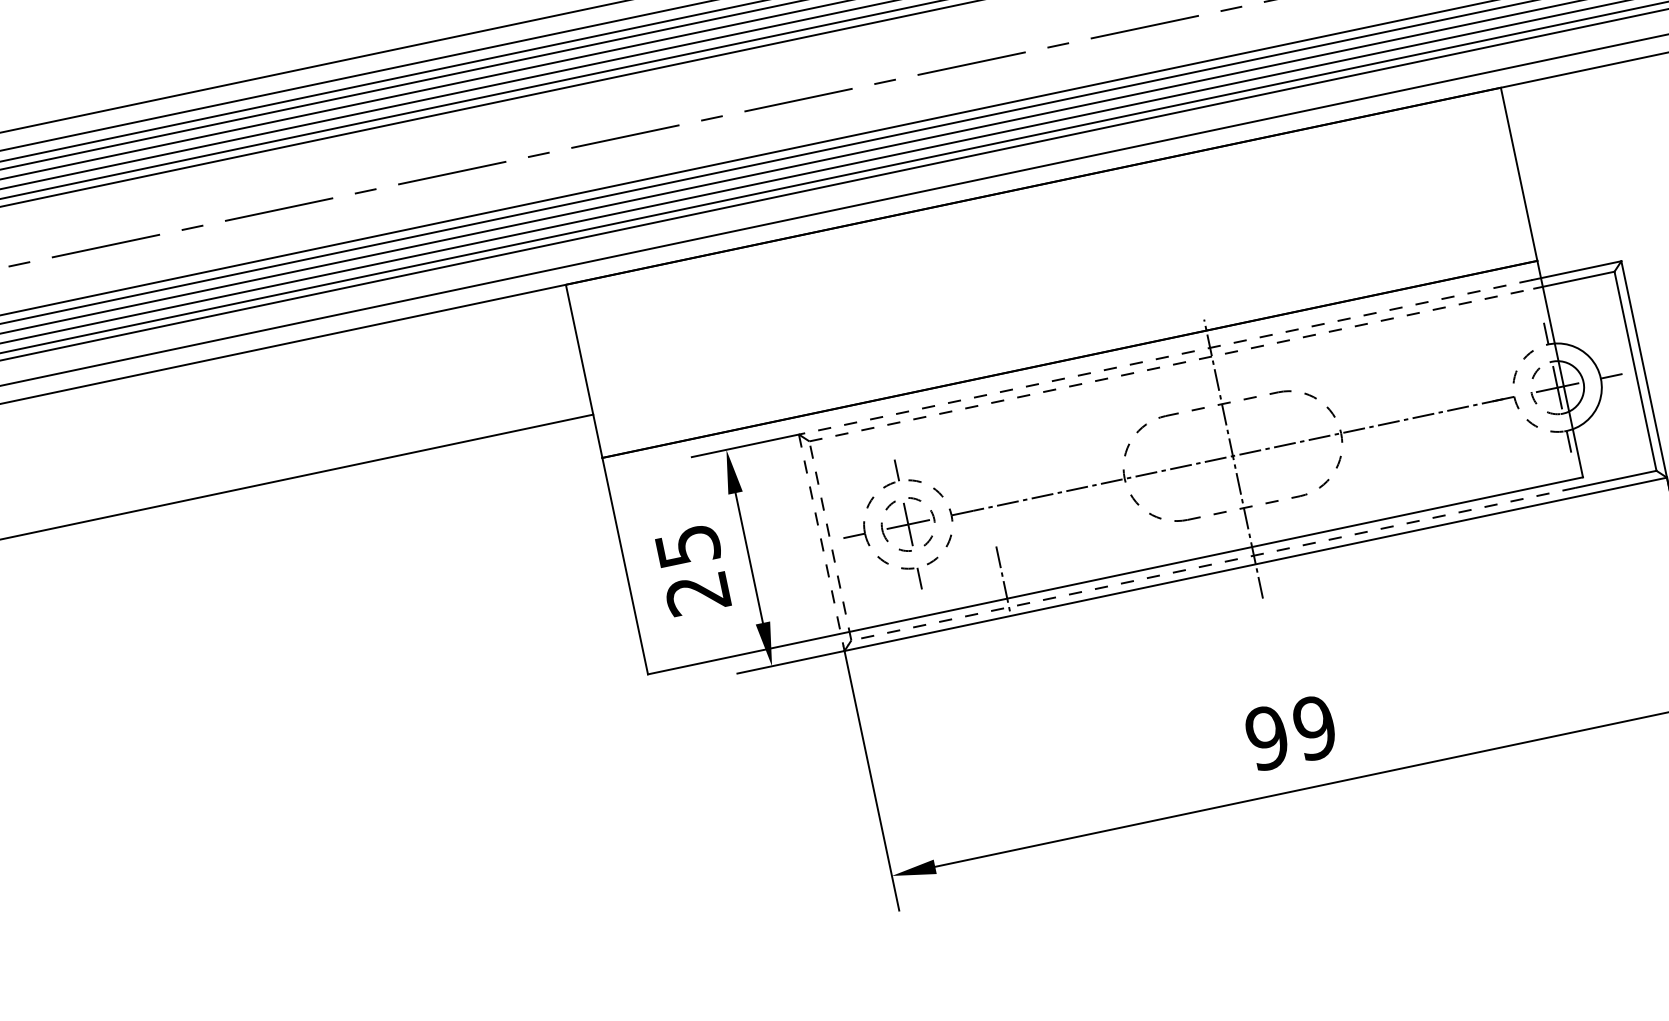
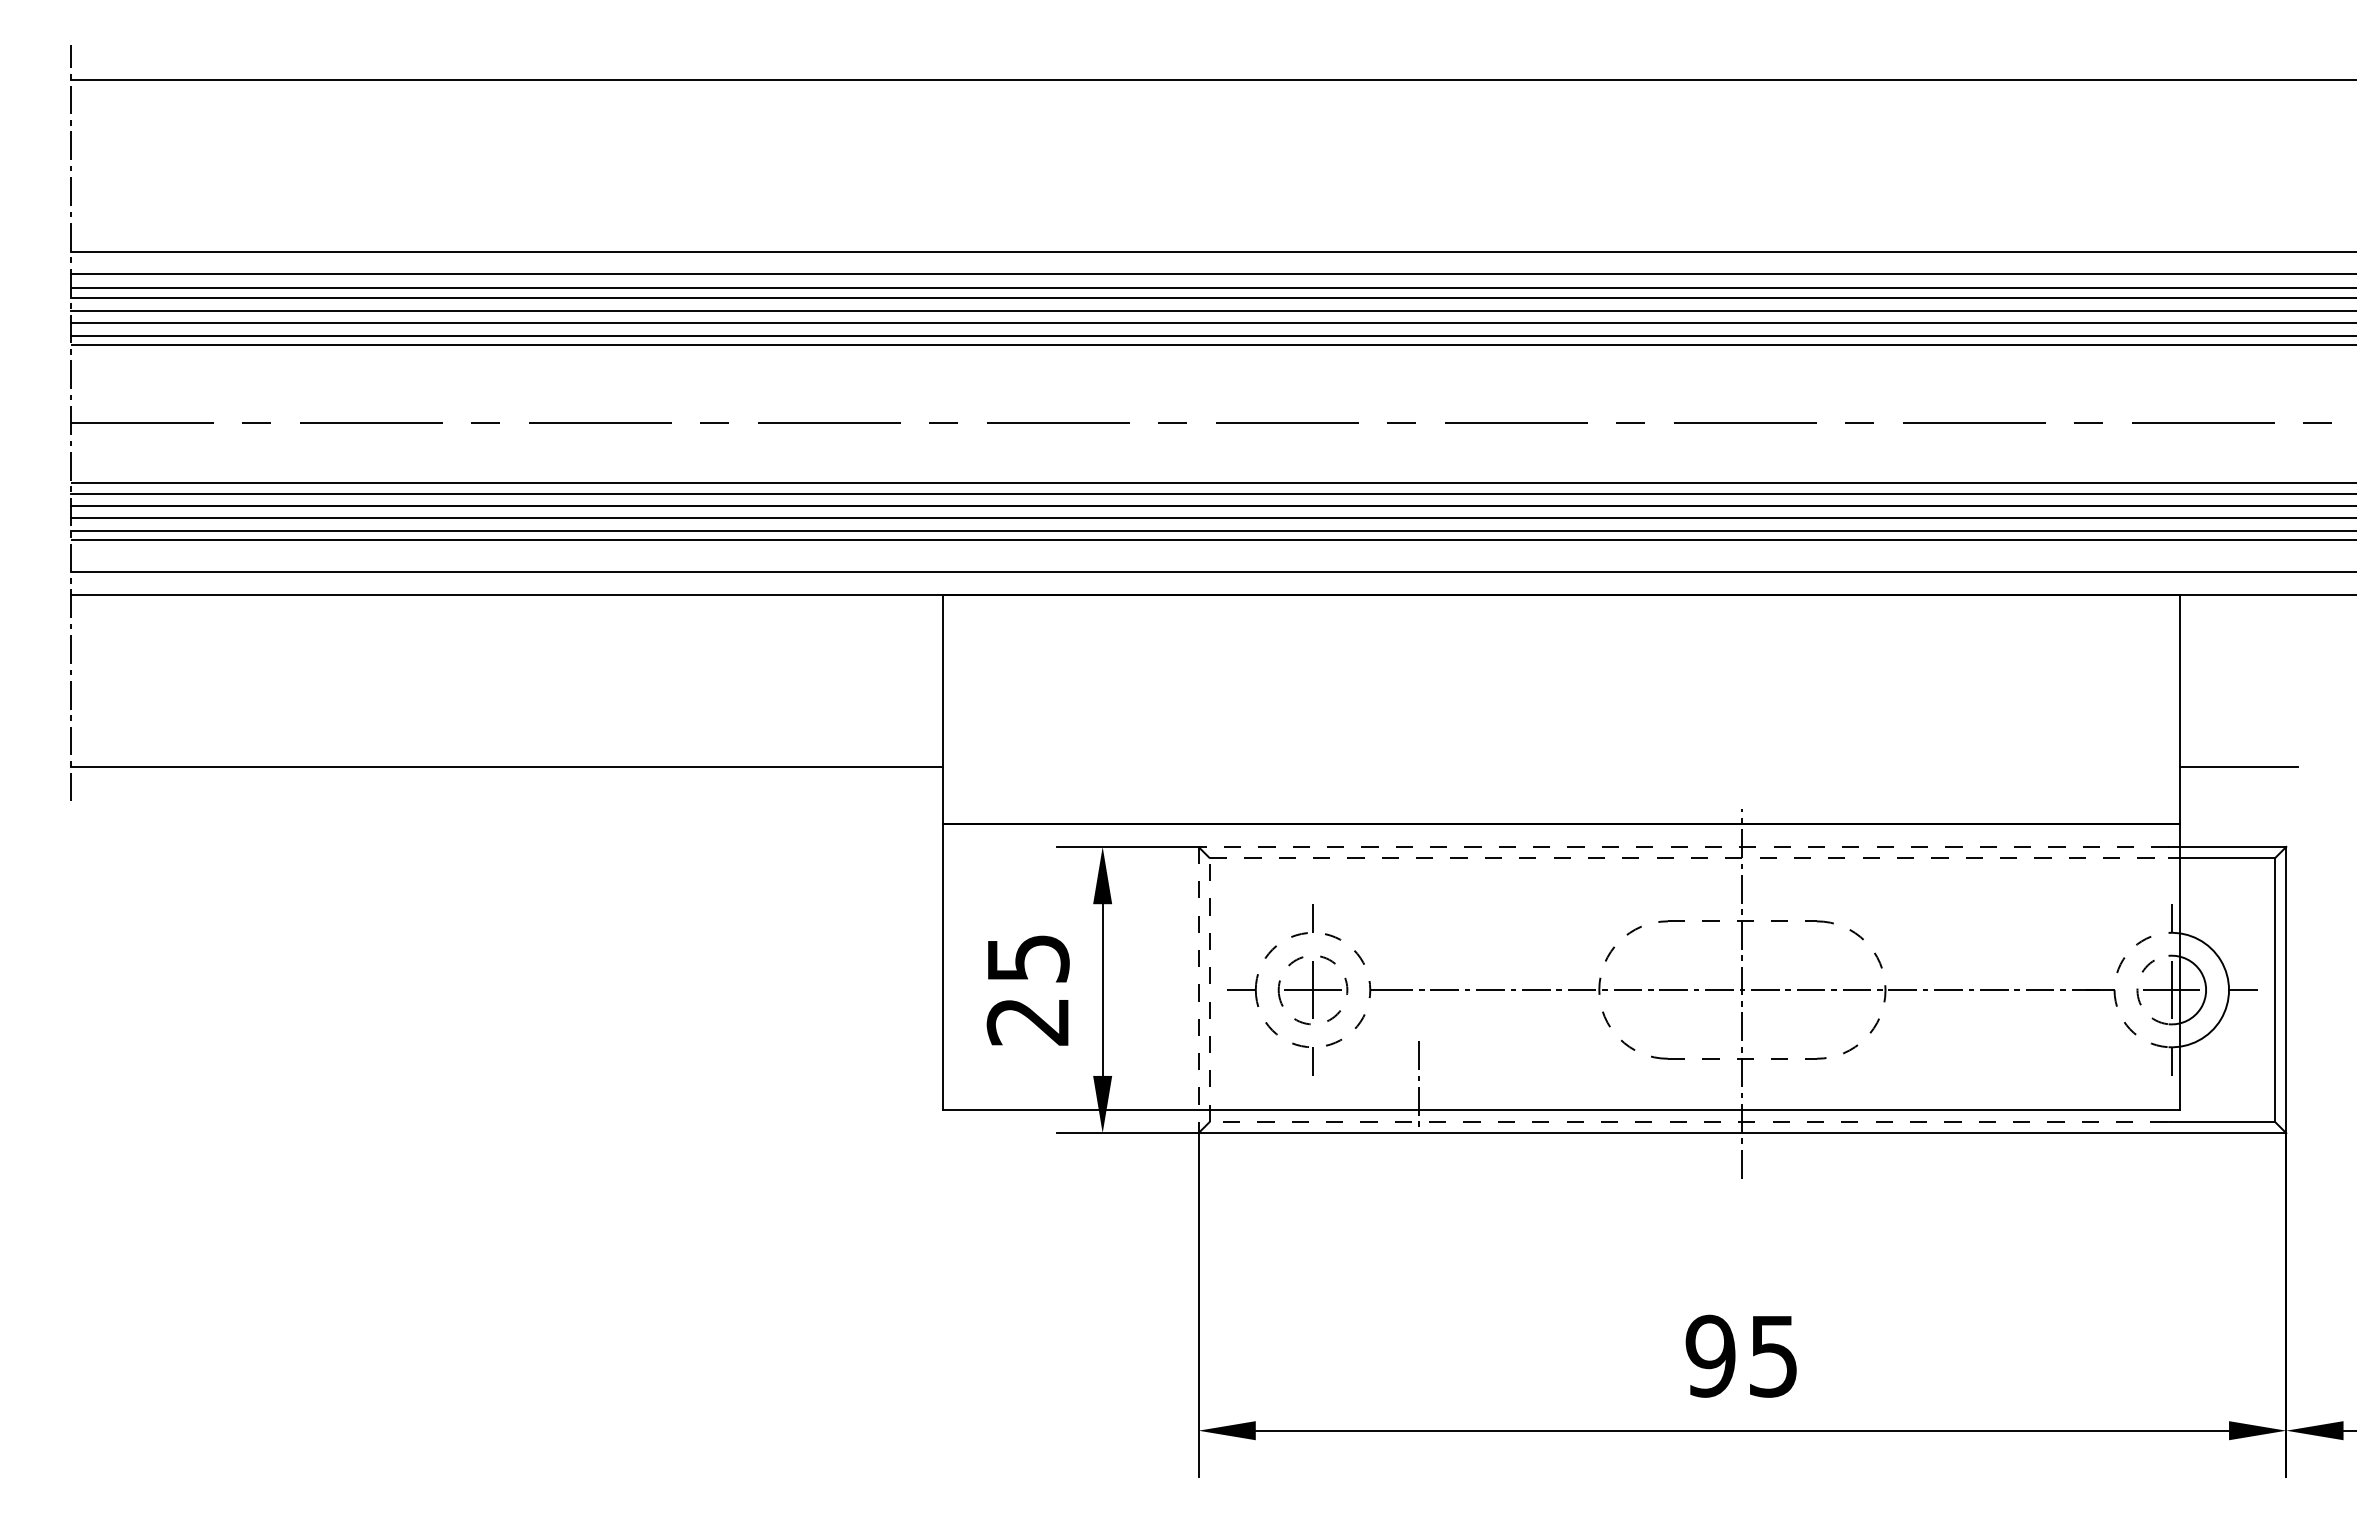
line: (1572, 208) -> (2238, 766), added
text: (1314, 727) -> (1773, 1355), 99 -> 95

